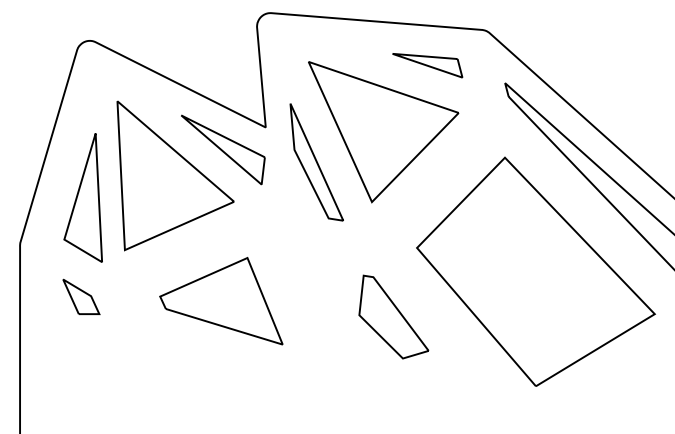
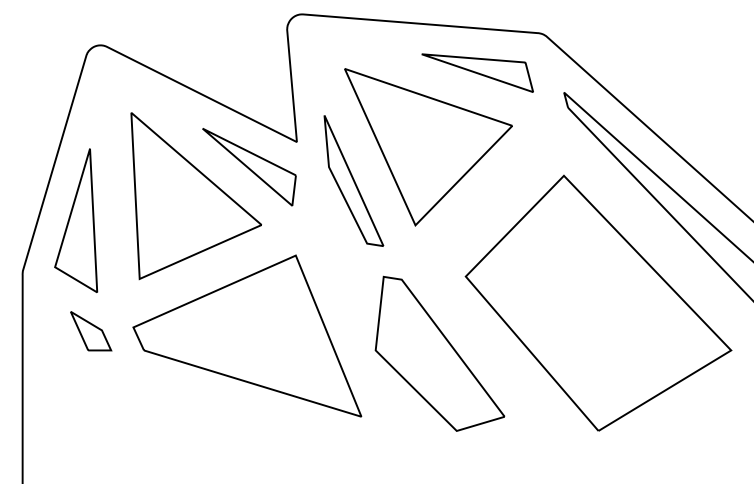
part: (427, 65) -> (477, 72), size x1.43
part: (83, 197) -> (76, 220), moved
part: (221, 300) -> (247, 335), size x1.67
part: (393, 316) -> (439, 353), size x1.67

